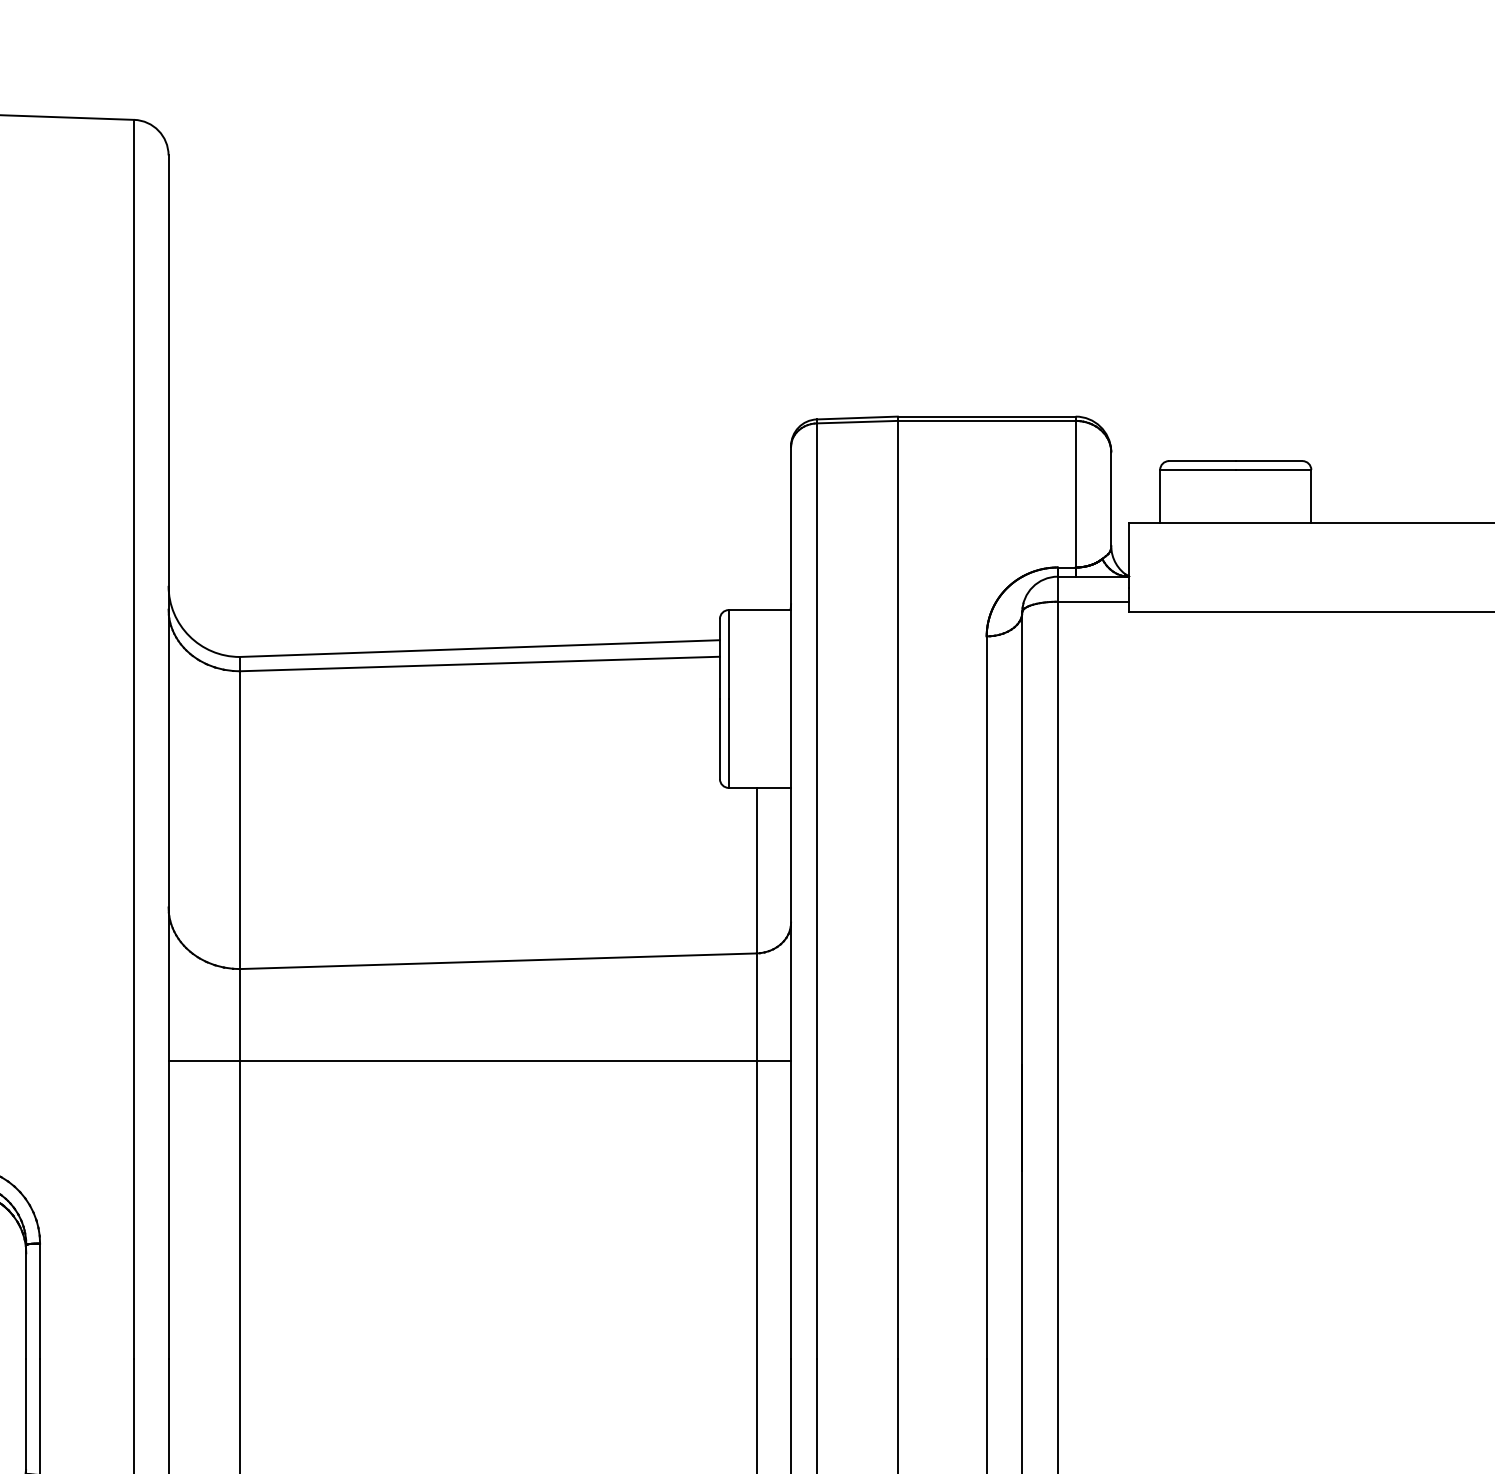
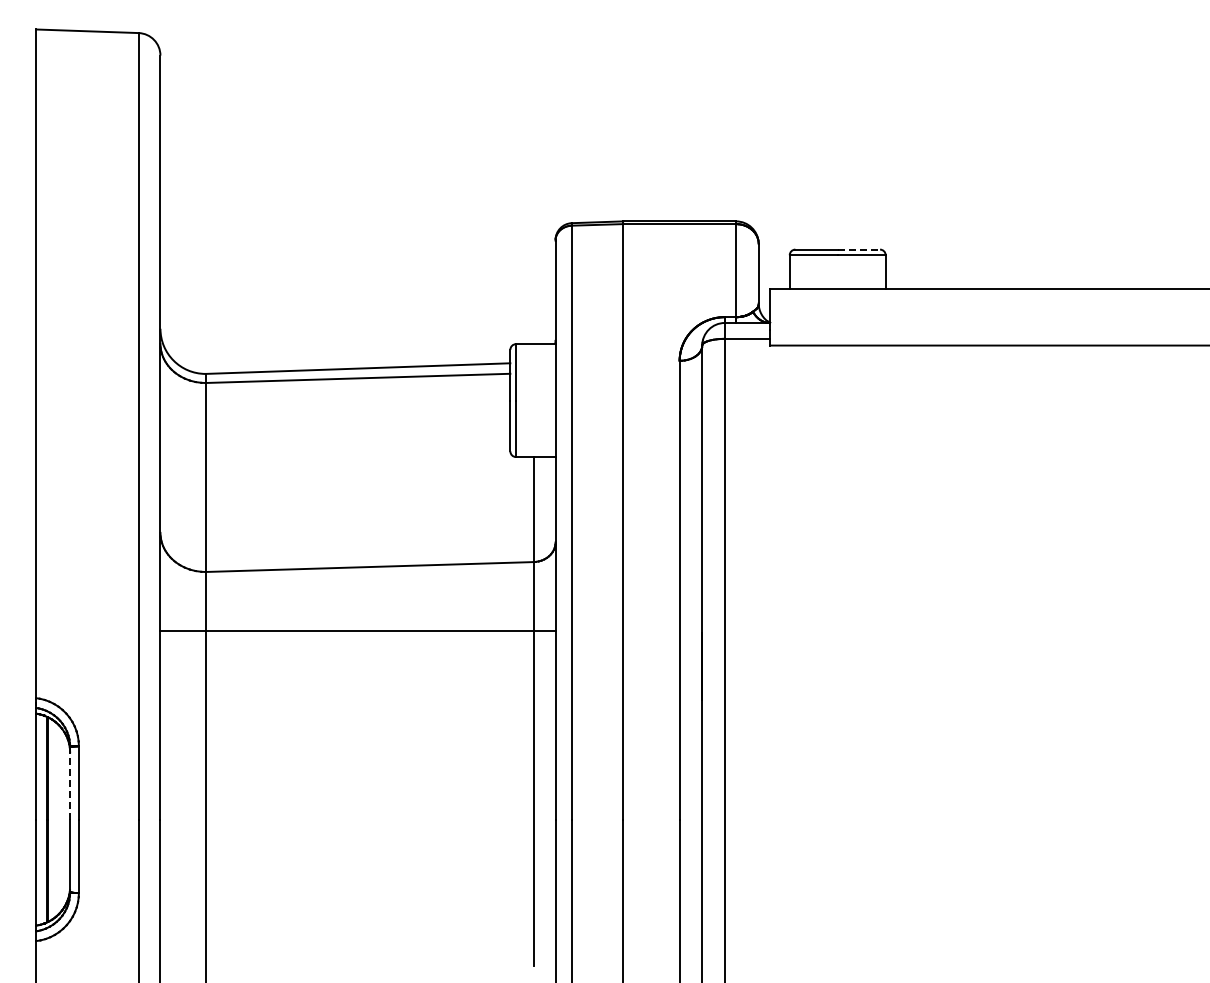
line: (1270, 460) -> (859, 249), solid -> dashed
line: (26, 1300) -> (70, 782), solid -> dashed

